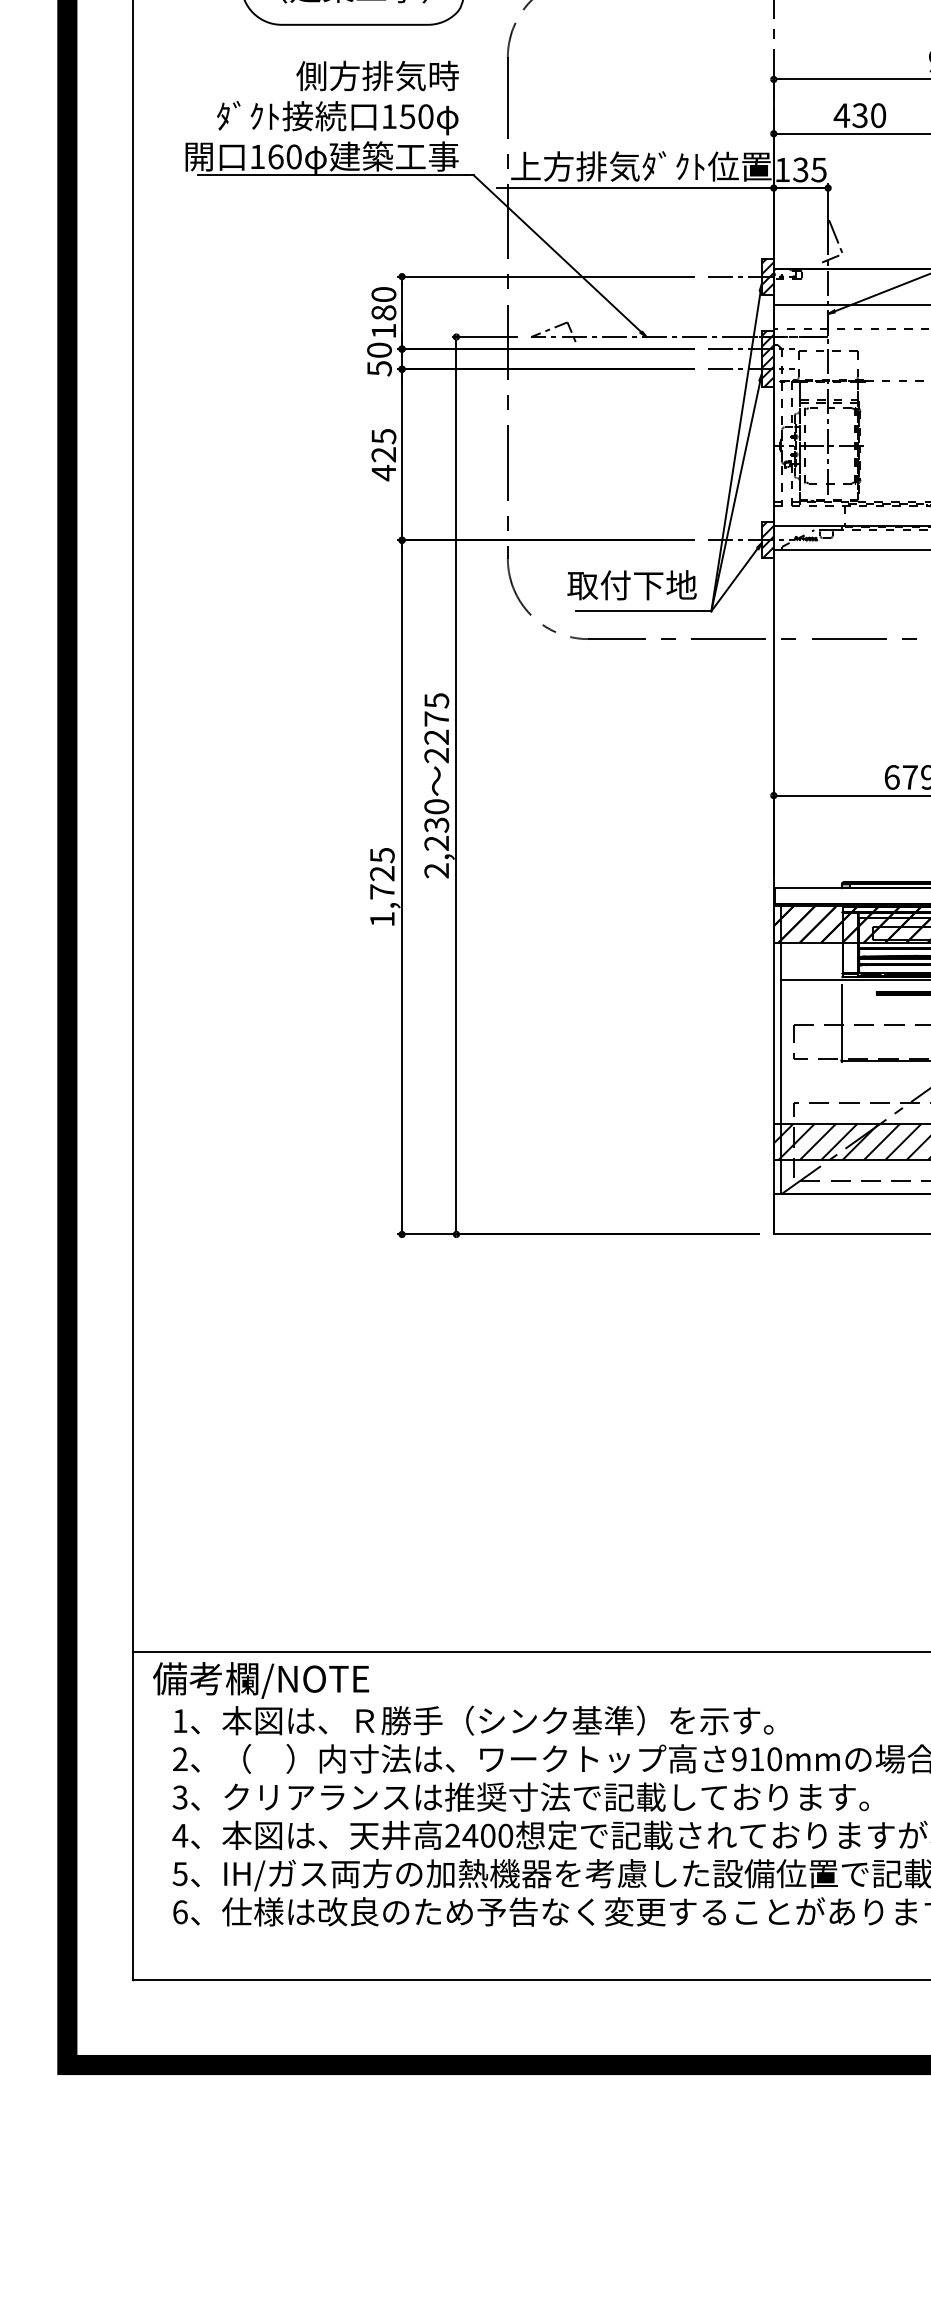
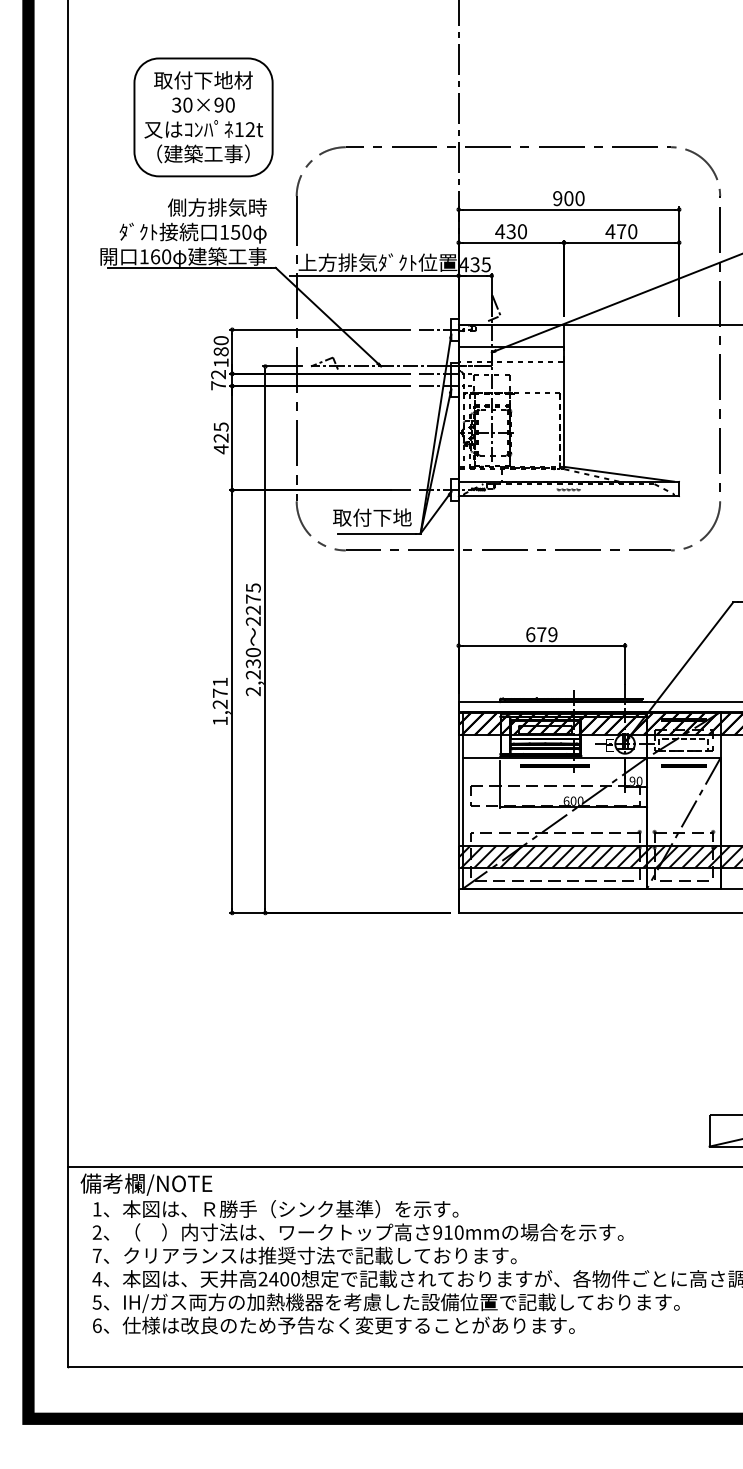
text: (783, 169) -> (464, 264), 135 -> 435
hatch: (766, 276) -> (454, 329), removed
hatch: (766, 358) -> (454, 379), removed
text: (379, 360) -> (218, 380), 50 -> 72
hatch: (766, 540) -> (454, 490), removed
text: (381, 872) -> (219, 692), 1,725 -> 1,271
text: (179, 1796) -> (96, 1255), 3 -> 7

